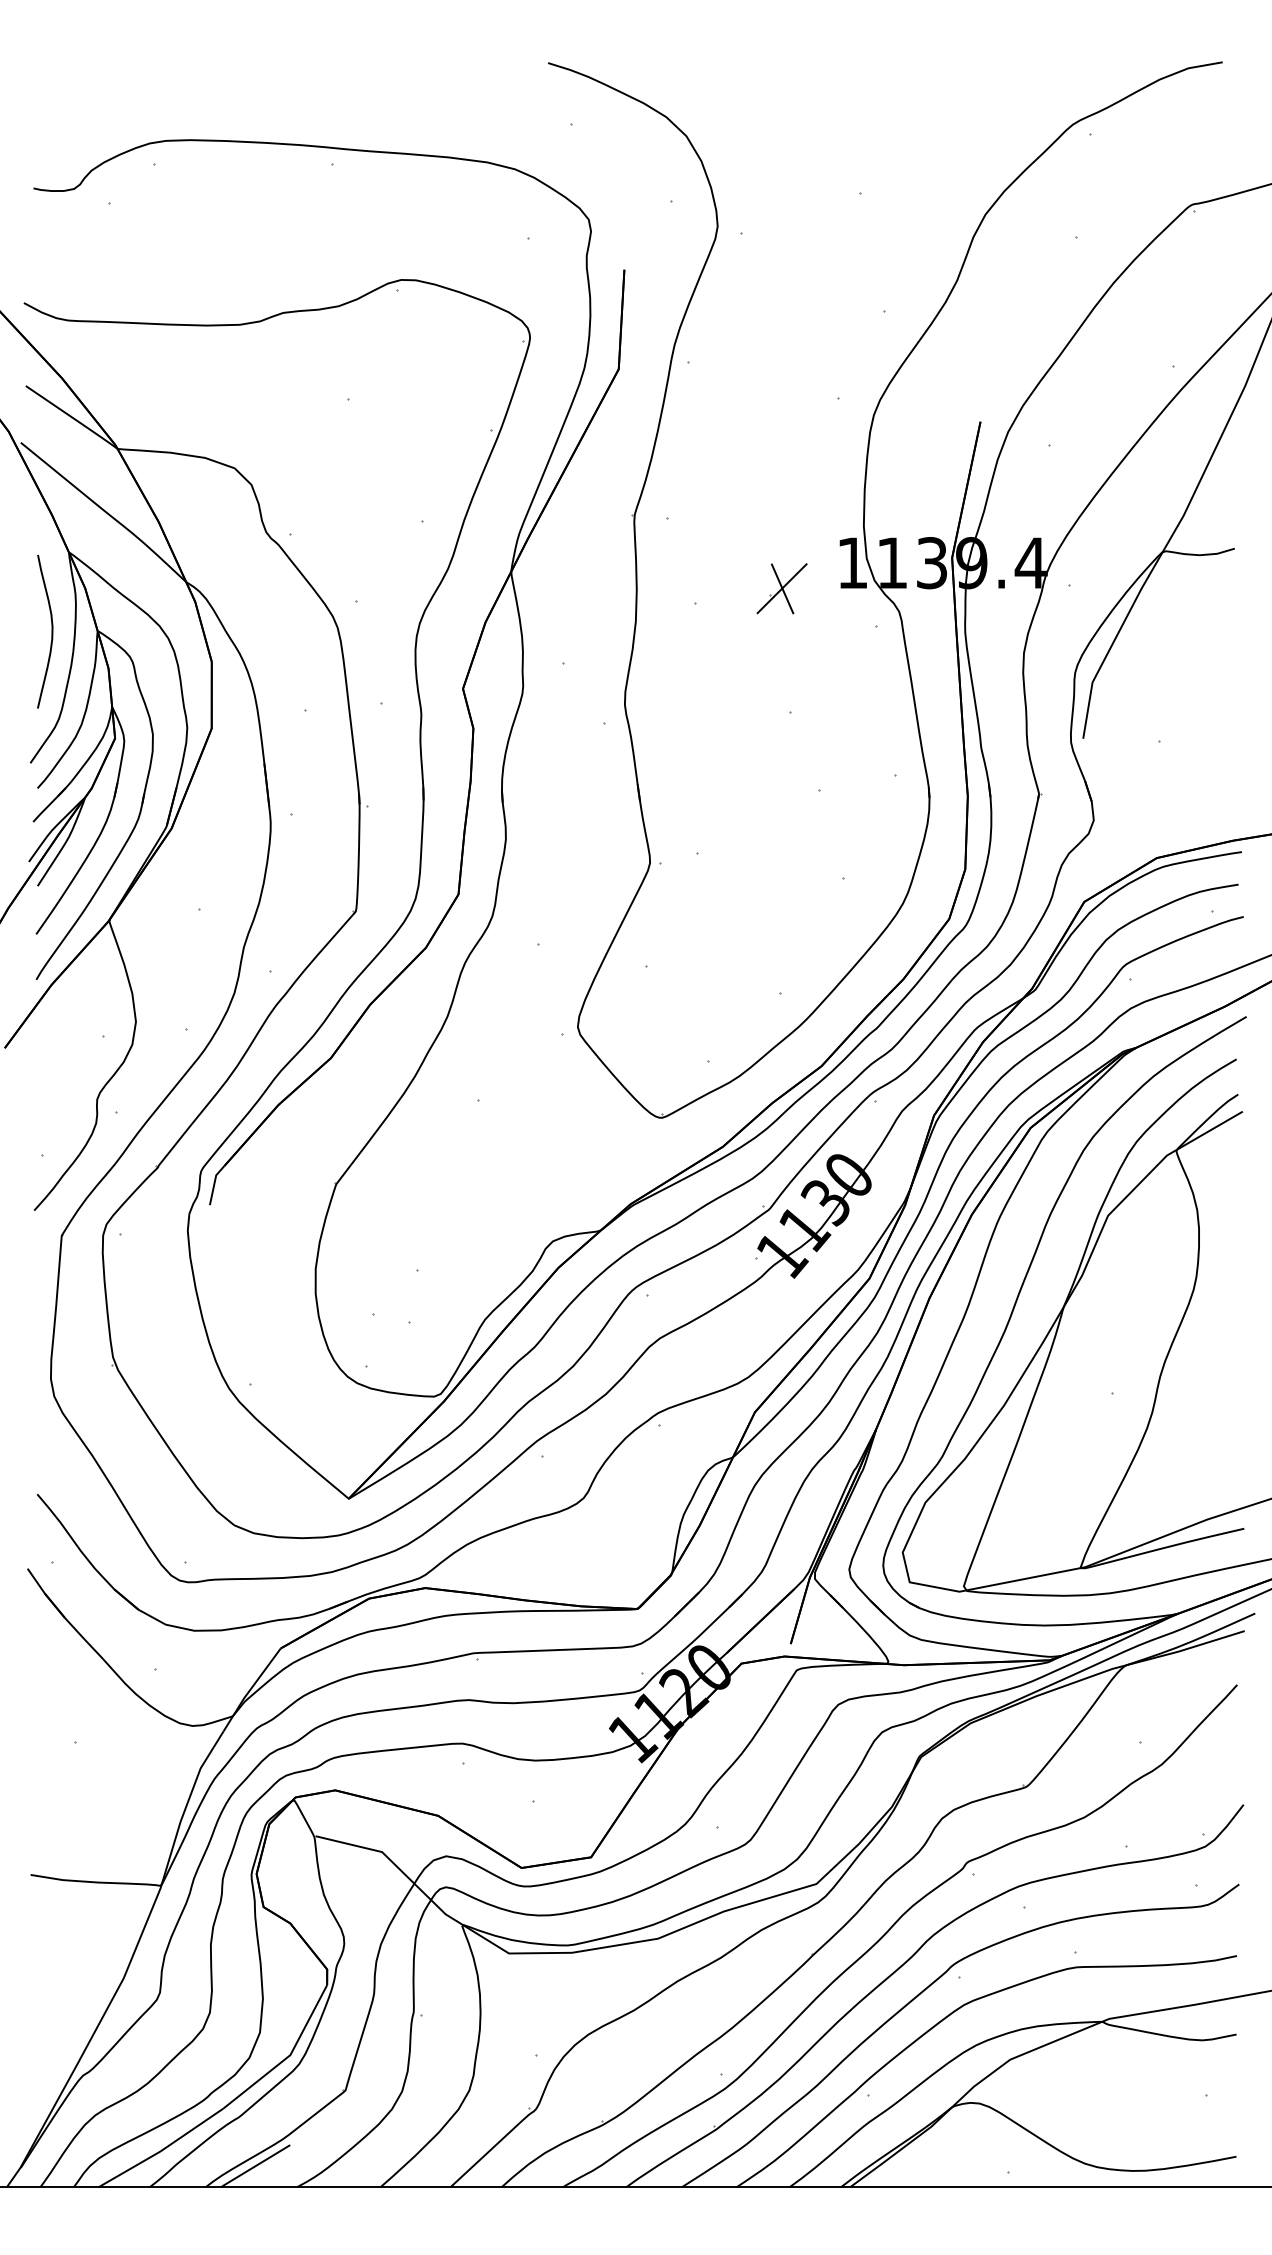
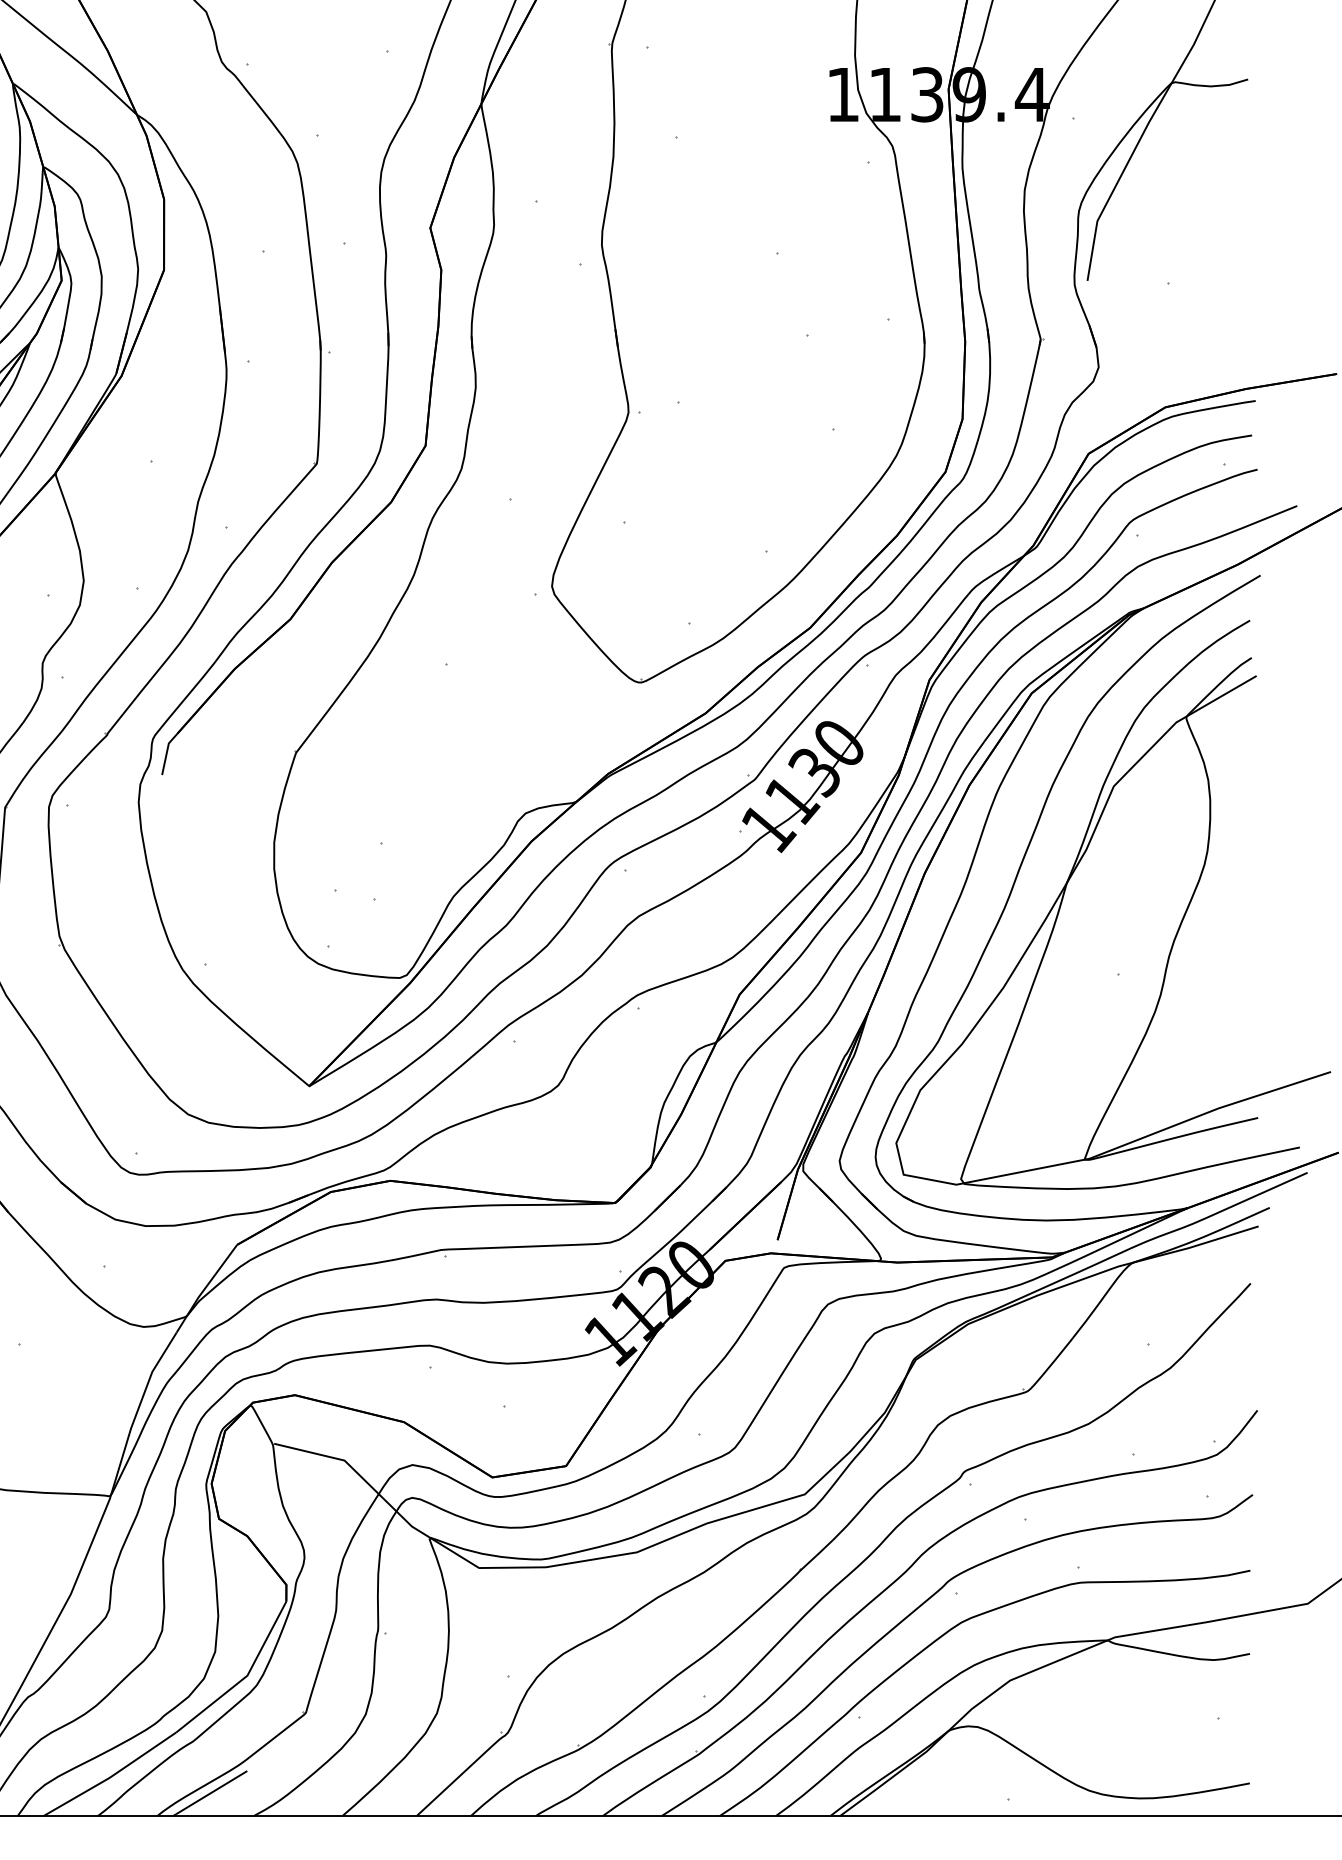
part: (781, 588) -> (767, 121), removed

